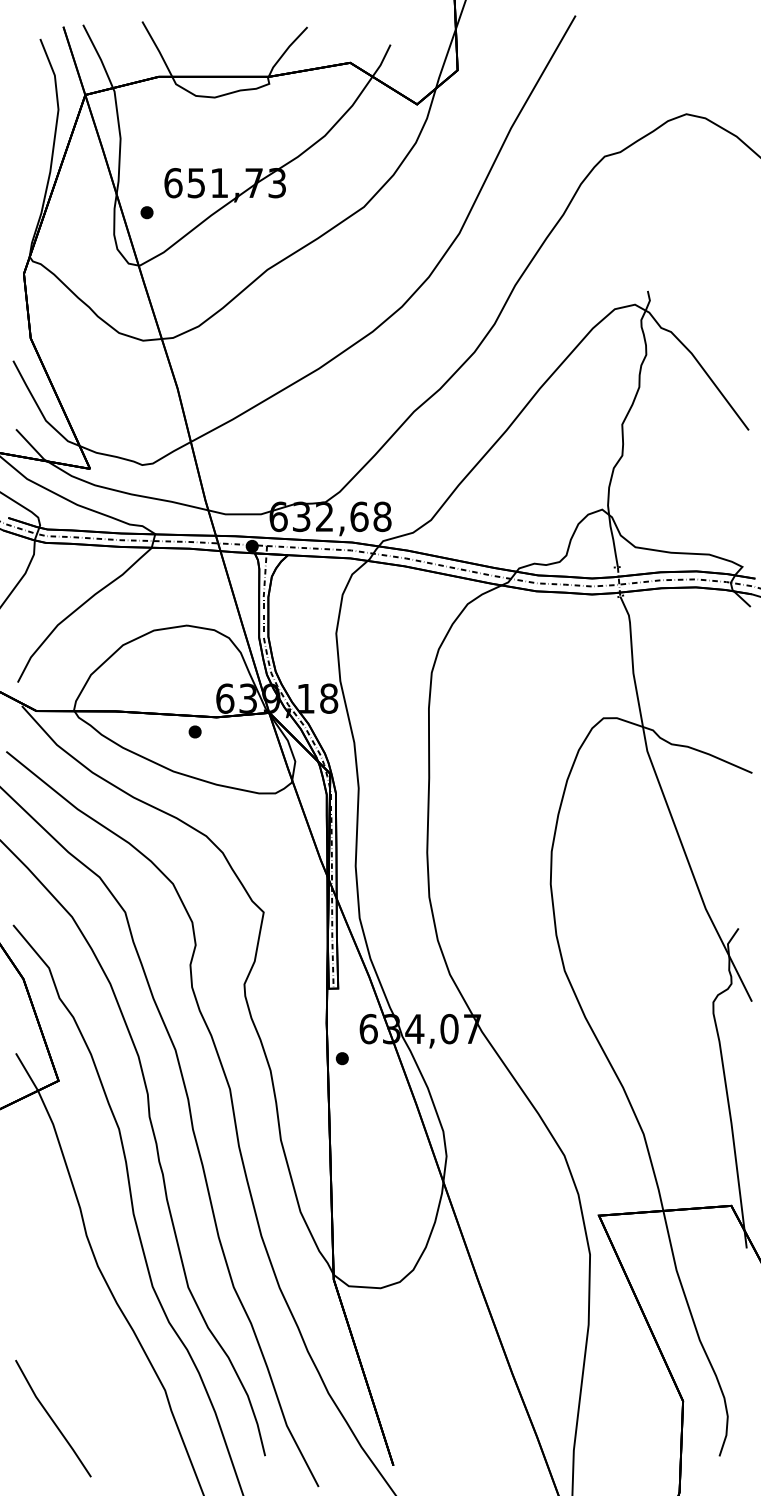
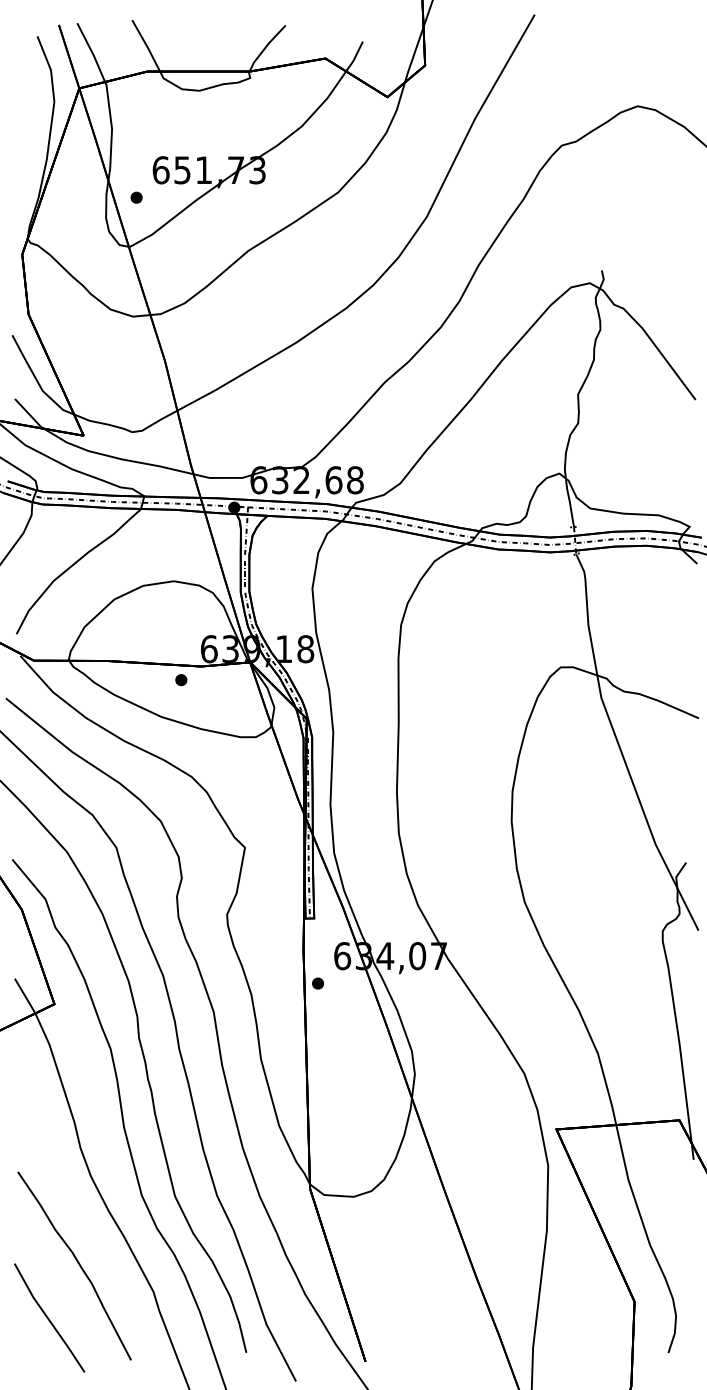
curve: (83, 1359) -> (77, 1263), added

